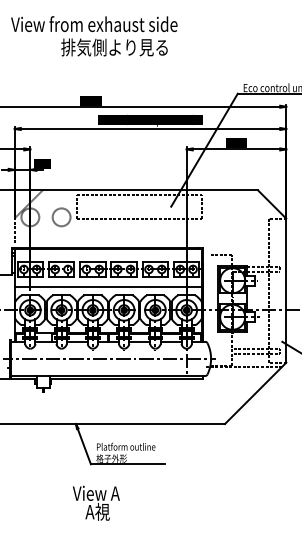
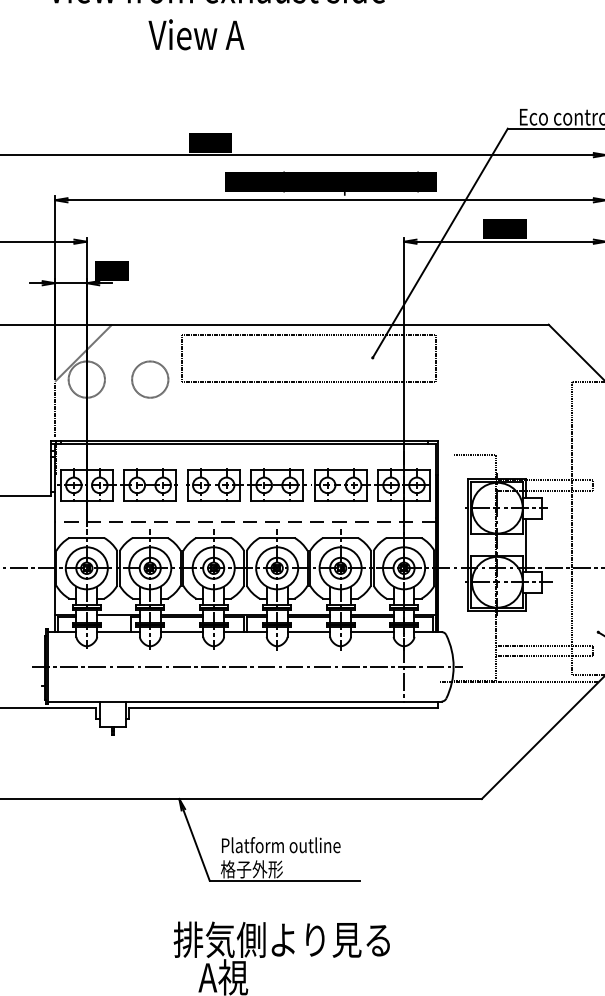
text: (114, 47) -> (257, 34), 排気側より見る -> View A
line: (108, 287) -> (245, 521), solid -> dashed
text: (125, 493) -> (279, 940), View A -> 排気側より見る

